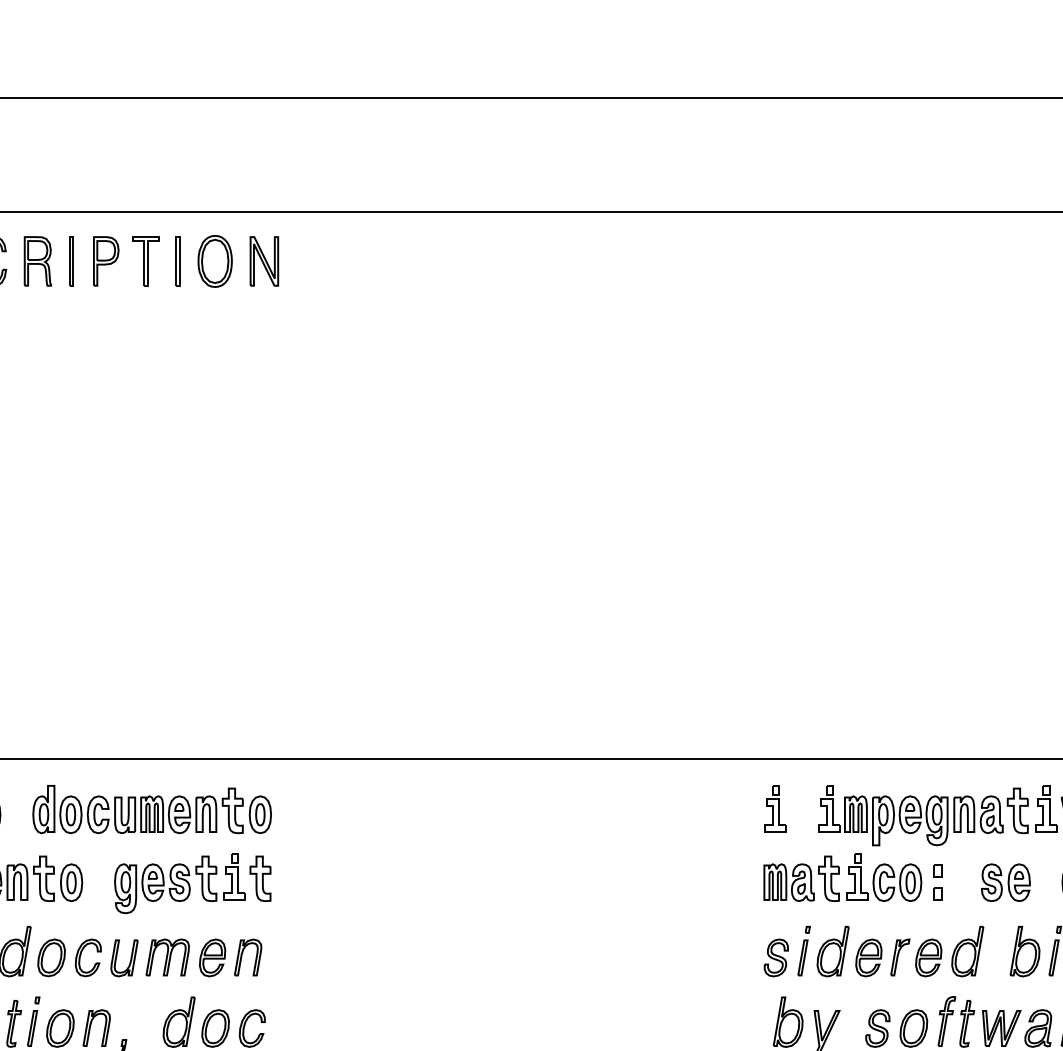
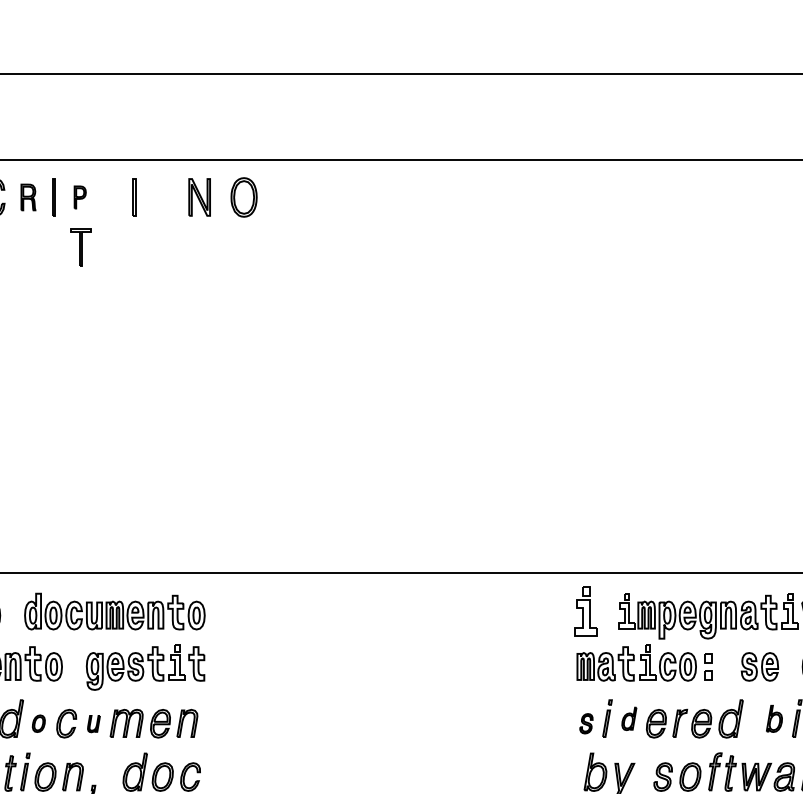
part: (214, 260) -> (243, 196), moved
part: (37, 261) -> (28, 197), size x0.7
part: (106, 261) -> (80, 197), size x0.6
part: (145, 261) -> (80, 247), moved
part: (775, 808) -> (585, 610), size x1.4
part: (832, 951) -> (628, 718), size x0.6
part: (1024, 951) -> (774, 718), size x0.7
part: (51, 957) -> (38, 723), size x0.6
part: (775, 957) -> (585, 723), size x0.7
part: (124, 958) -> (93, 724), size x0.6

